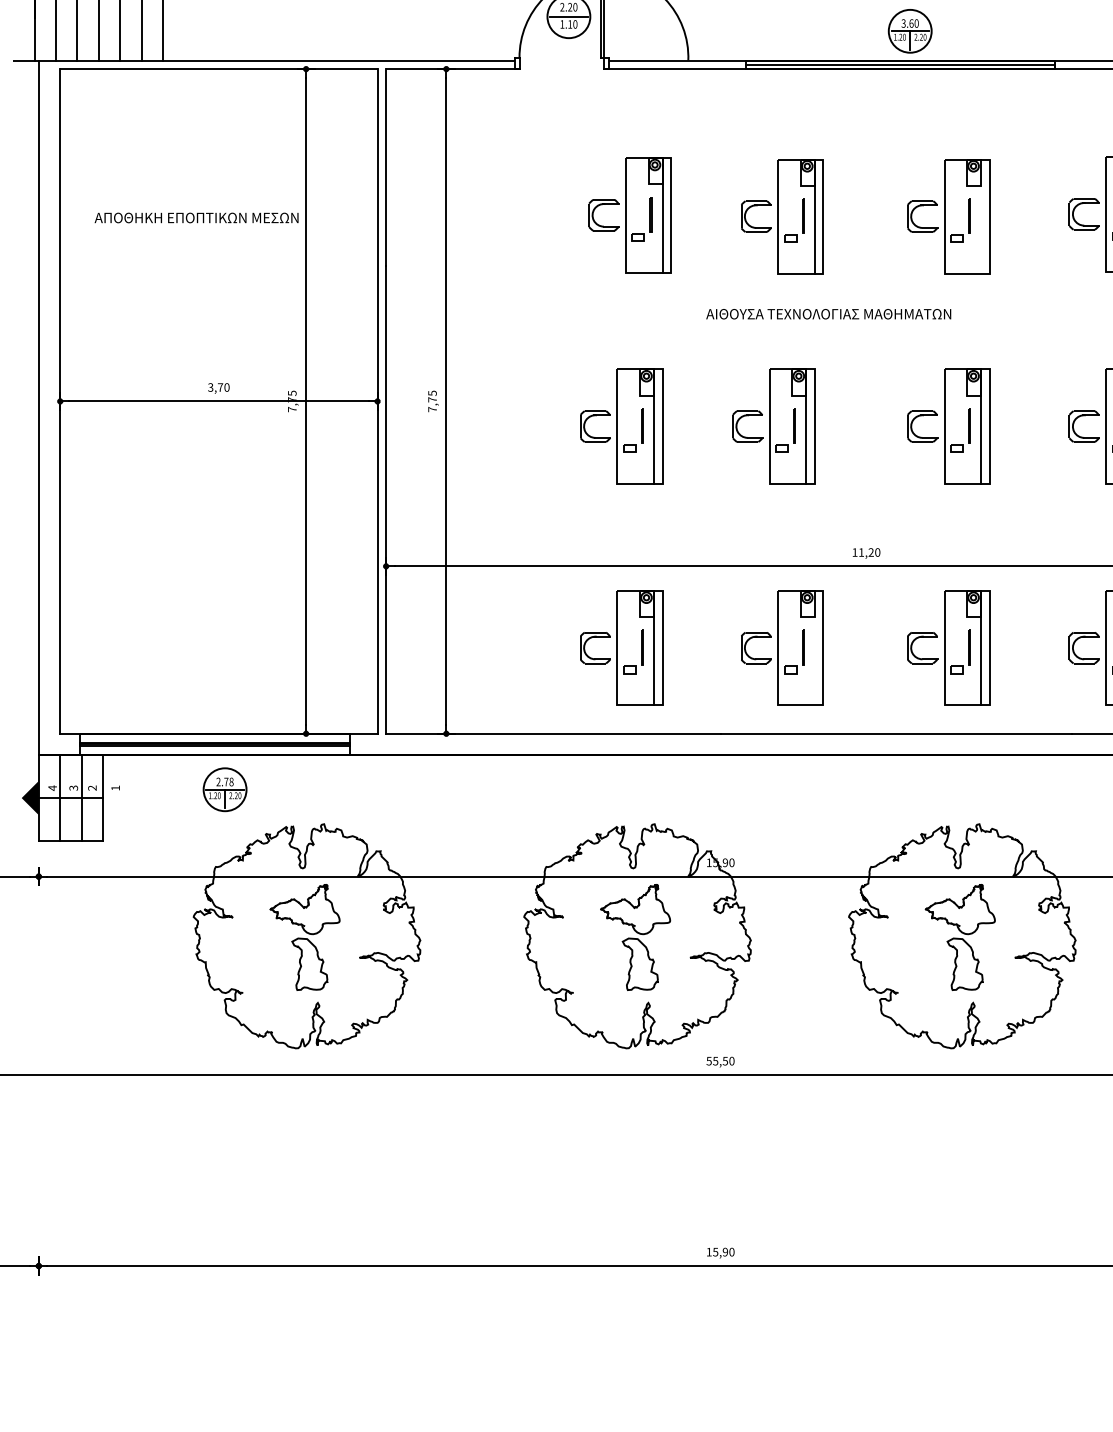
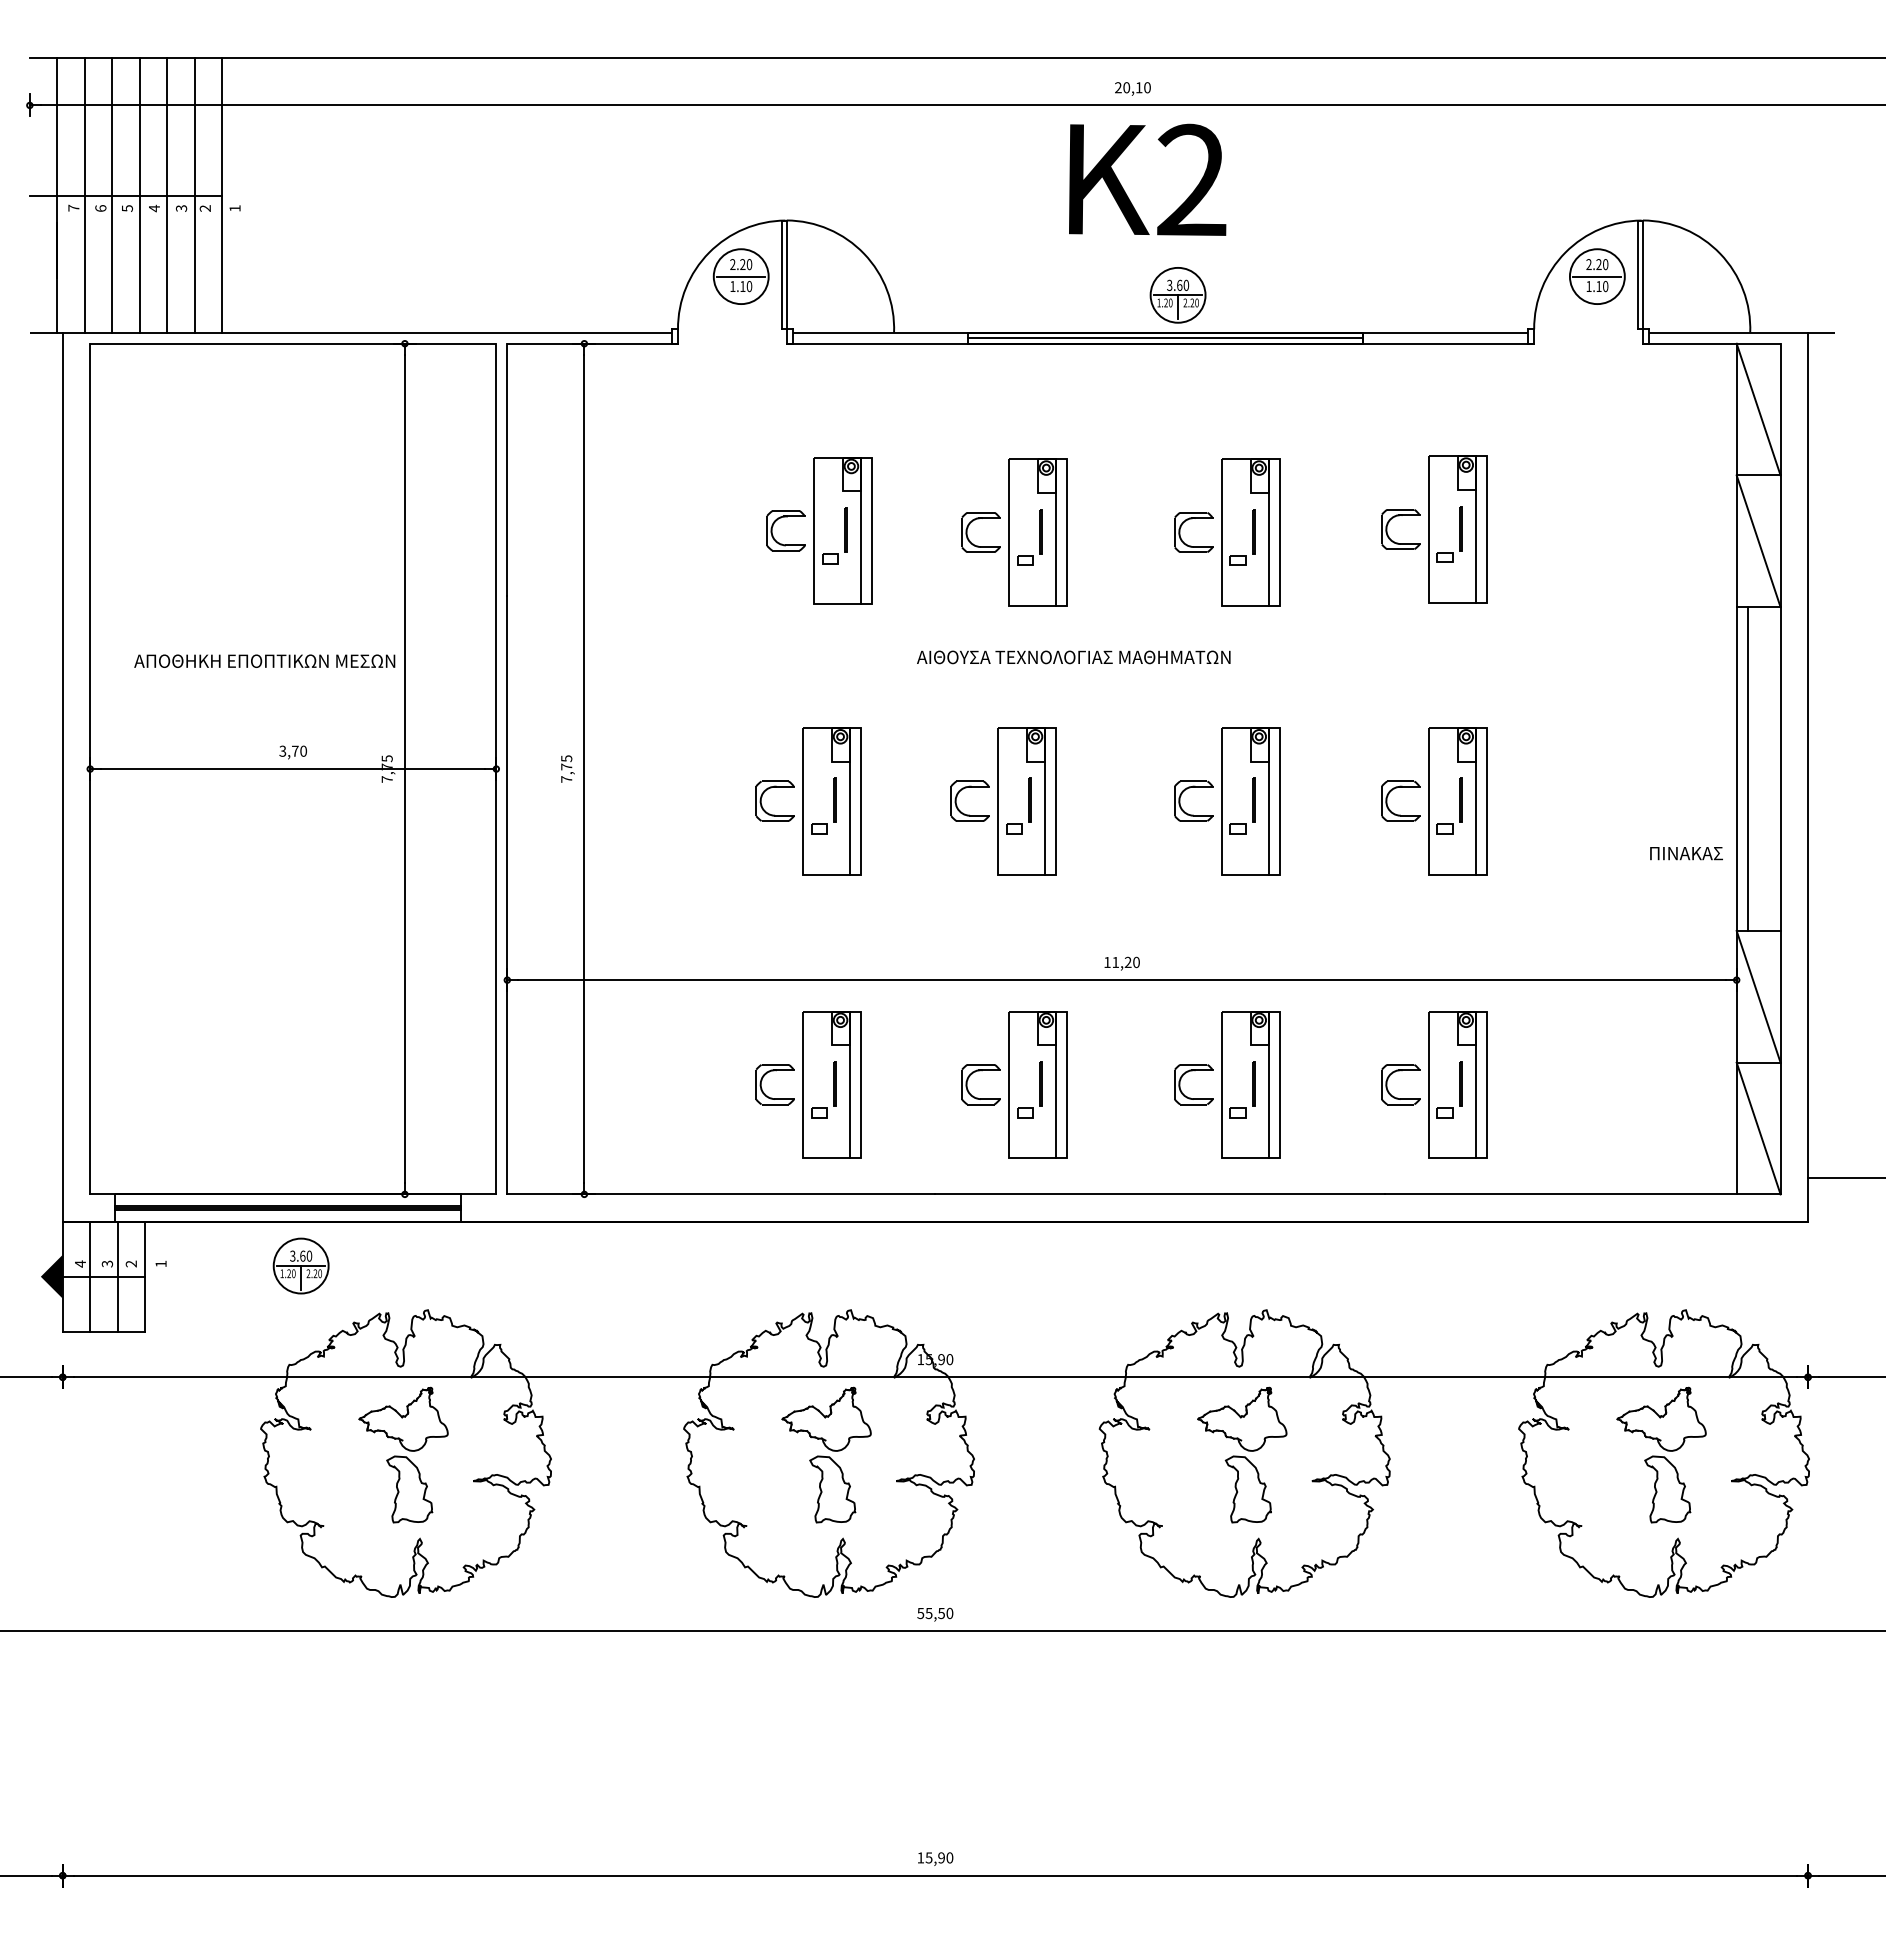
line: (980, 216) -> (1268, 532), added
text: (196, 217) -> (264, 660), moved
line: (815, 647) -> (1056, 1084), added
text: (225, 781) -> (301, 1255), 2.78 -> 3.60

